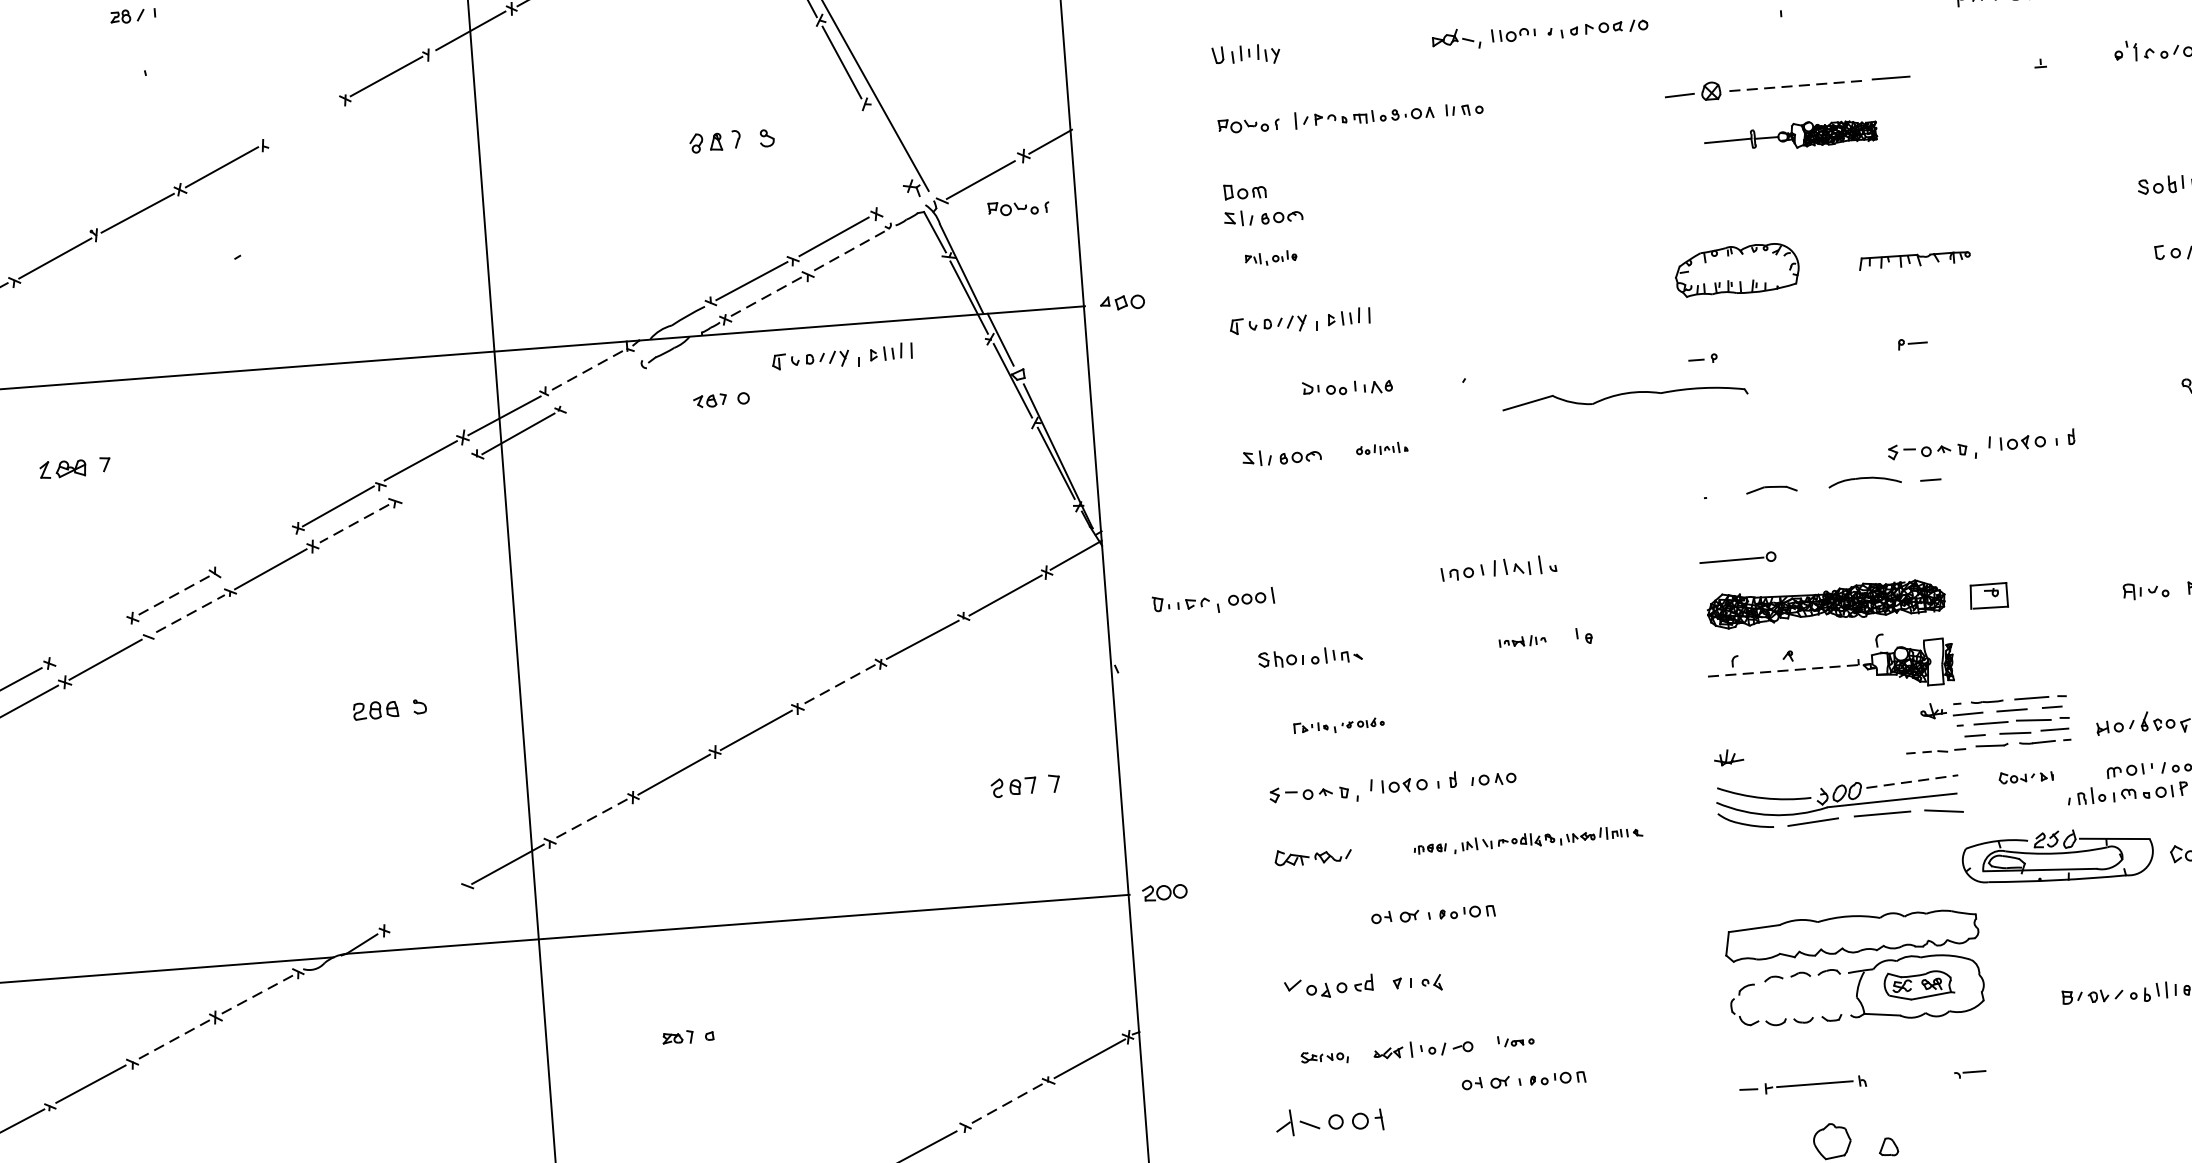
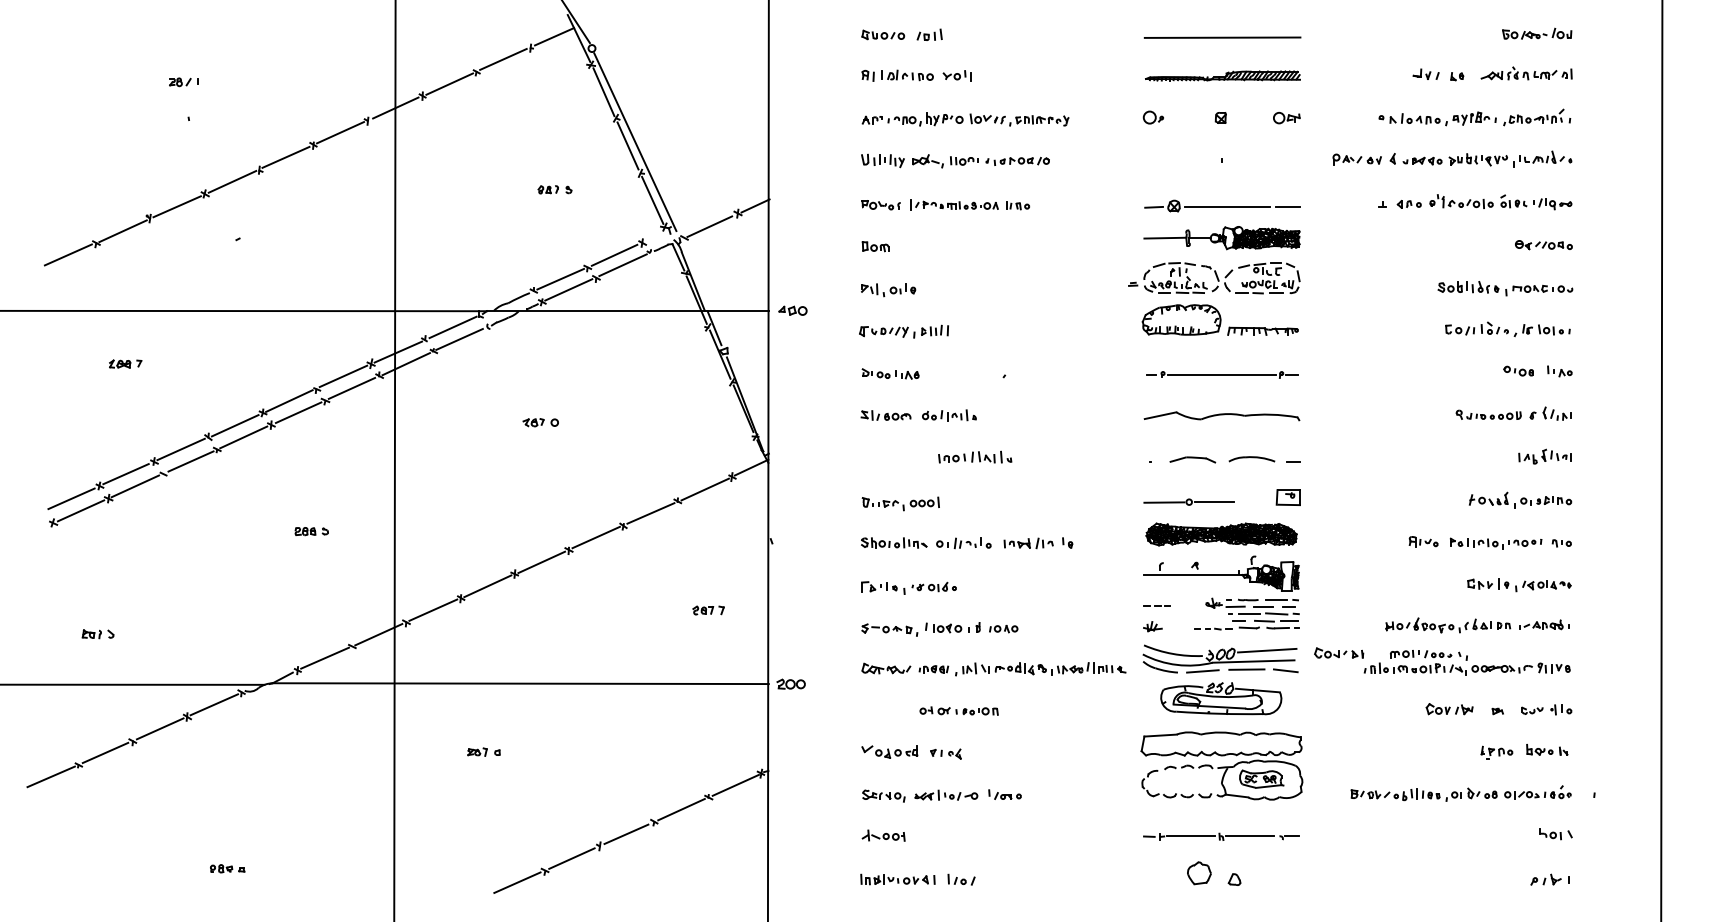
part: (1539, 33) -> (980, 161), moved
part: (2081, 60) -> (1408, 204), added
line: (1797, 85) -> (1228, 206), dashed -> solid
line: (302, 120) -> (285, 156), added
part: (1790, 136) -> (1221, 238), size x1.43
part: (731, 140) -> (554, 189), size x0.62
line: (887, 144) -> (652, 199), added
part: (1783, 200) -> (1214, 278), added
part: (1017, 208) -> (731, 246), removed
part: (1262, 216) -> (885, 263), removed
line: (847, 251) -> (622, 265), dashed -> solid
part: (1913, 258) -> (1262, 330), moved
part: (1270, 259) -> (888, 290), size x1.67
line: (765, 296) -> (568, 289), dashed -> solid
line: (1806, 351) -> (1221, 374), added
part: (841, 357) -> (613, 331), removed
line: (588, 370) -> (453, 327), dashed -> solid
line: (599, 386) -> (459, 338), added
part: (1347, 386) -> (890, 373), moved
part: (1624, 397) -> (1221, 416), moved
part: (721, 399) -> (540, 422), moved
part: (1980, 447) -> (1326, 443), removed
part: (1382, 448) -> (949, 415), size x1.67
part: (75, 466) -> (125, 363), size x0.71
line: (434, 477) -> (351, 387), added
part: (1771, 488) -> (1192, 459), size x1.43
line: (354, 523) -> (298, 412), dashed -> solid
line: (254, 551) -> (234, 425), added
line: (1811, 554) -> (1214, 502), added
part: (1499, 567) -> (975, 456), moved
line: (174, 595) -> (181, 449), dashed -> solid
part: (1987, 596) -> (1287, 497), moved
part: (1212, 601) -> (900, 503), moved
line: (191, 613) -> (191, 461), dashed -> solid
part: (1522, 641) -> (1028, 543), size x1.67
line: (88, 642) -> (125, 474), added
part: (1419, 649) -> (963, 543), added
line: (1789, 670) -> (1195, 574), dashed -> solid
line: (839, 684) -> (596, 537), dashed -> solid
part: (389, 709) -> (311, 531), size x0.71
line: (1732, 723) -> (1156, 605), added
part: (1986, 723) -> (1246, 613), moved
part: (1338, 725) -> (908, 587), size x1.67
part: (2026, 775) -> (1339, 652), size x1.43
line: (1912, 781) -> (1267, 650), dashed -> solid
part: (1025, 786) -> (708, 610), size x0.71
line: (589, 819) -> (432, 610), dashed -> solid
part: (1528, 841) -> (1022, 669), size x1.43
part: (2058, 855) -> (1221, 698), moved
part: (63, 898) -> (97, 634), added
line: (426, 906) -> (325, 657), added
line: (257, 994) -> (214, 704), dashed -> solid
line: (174, 1038) -> (160, 728), dashed -> solid
part: (1515, 1040) -> (1004, 794), size x1.43
part: (1324, 1056) -> (883, 795), size x1.43
line: (1906, 1077) -> (1249, 836), added
part: (1522, 1079) -> (1007, 819), removed
line: (1007, 1103) -> (681, 809), dashed -> solid
part: (1329, 1119) -> (883, 835), size x0.62

